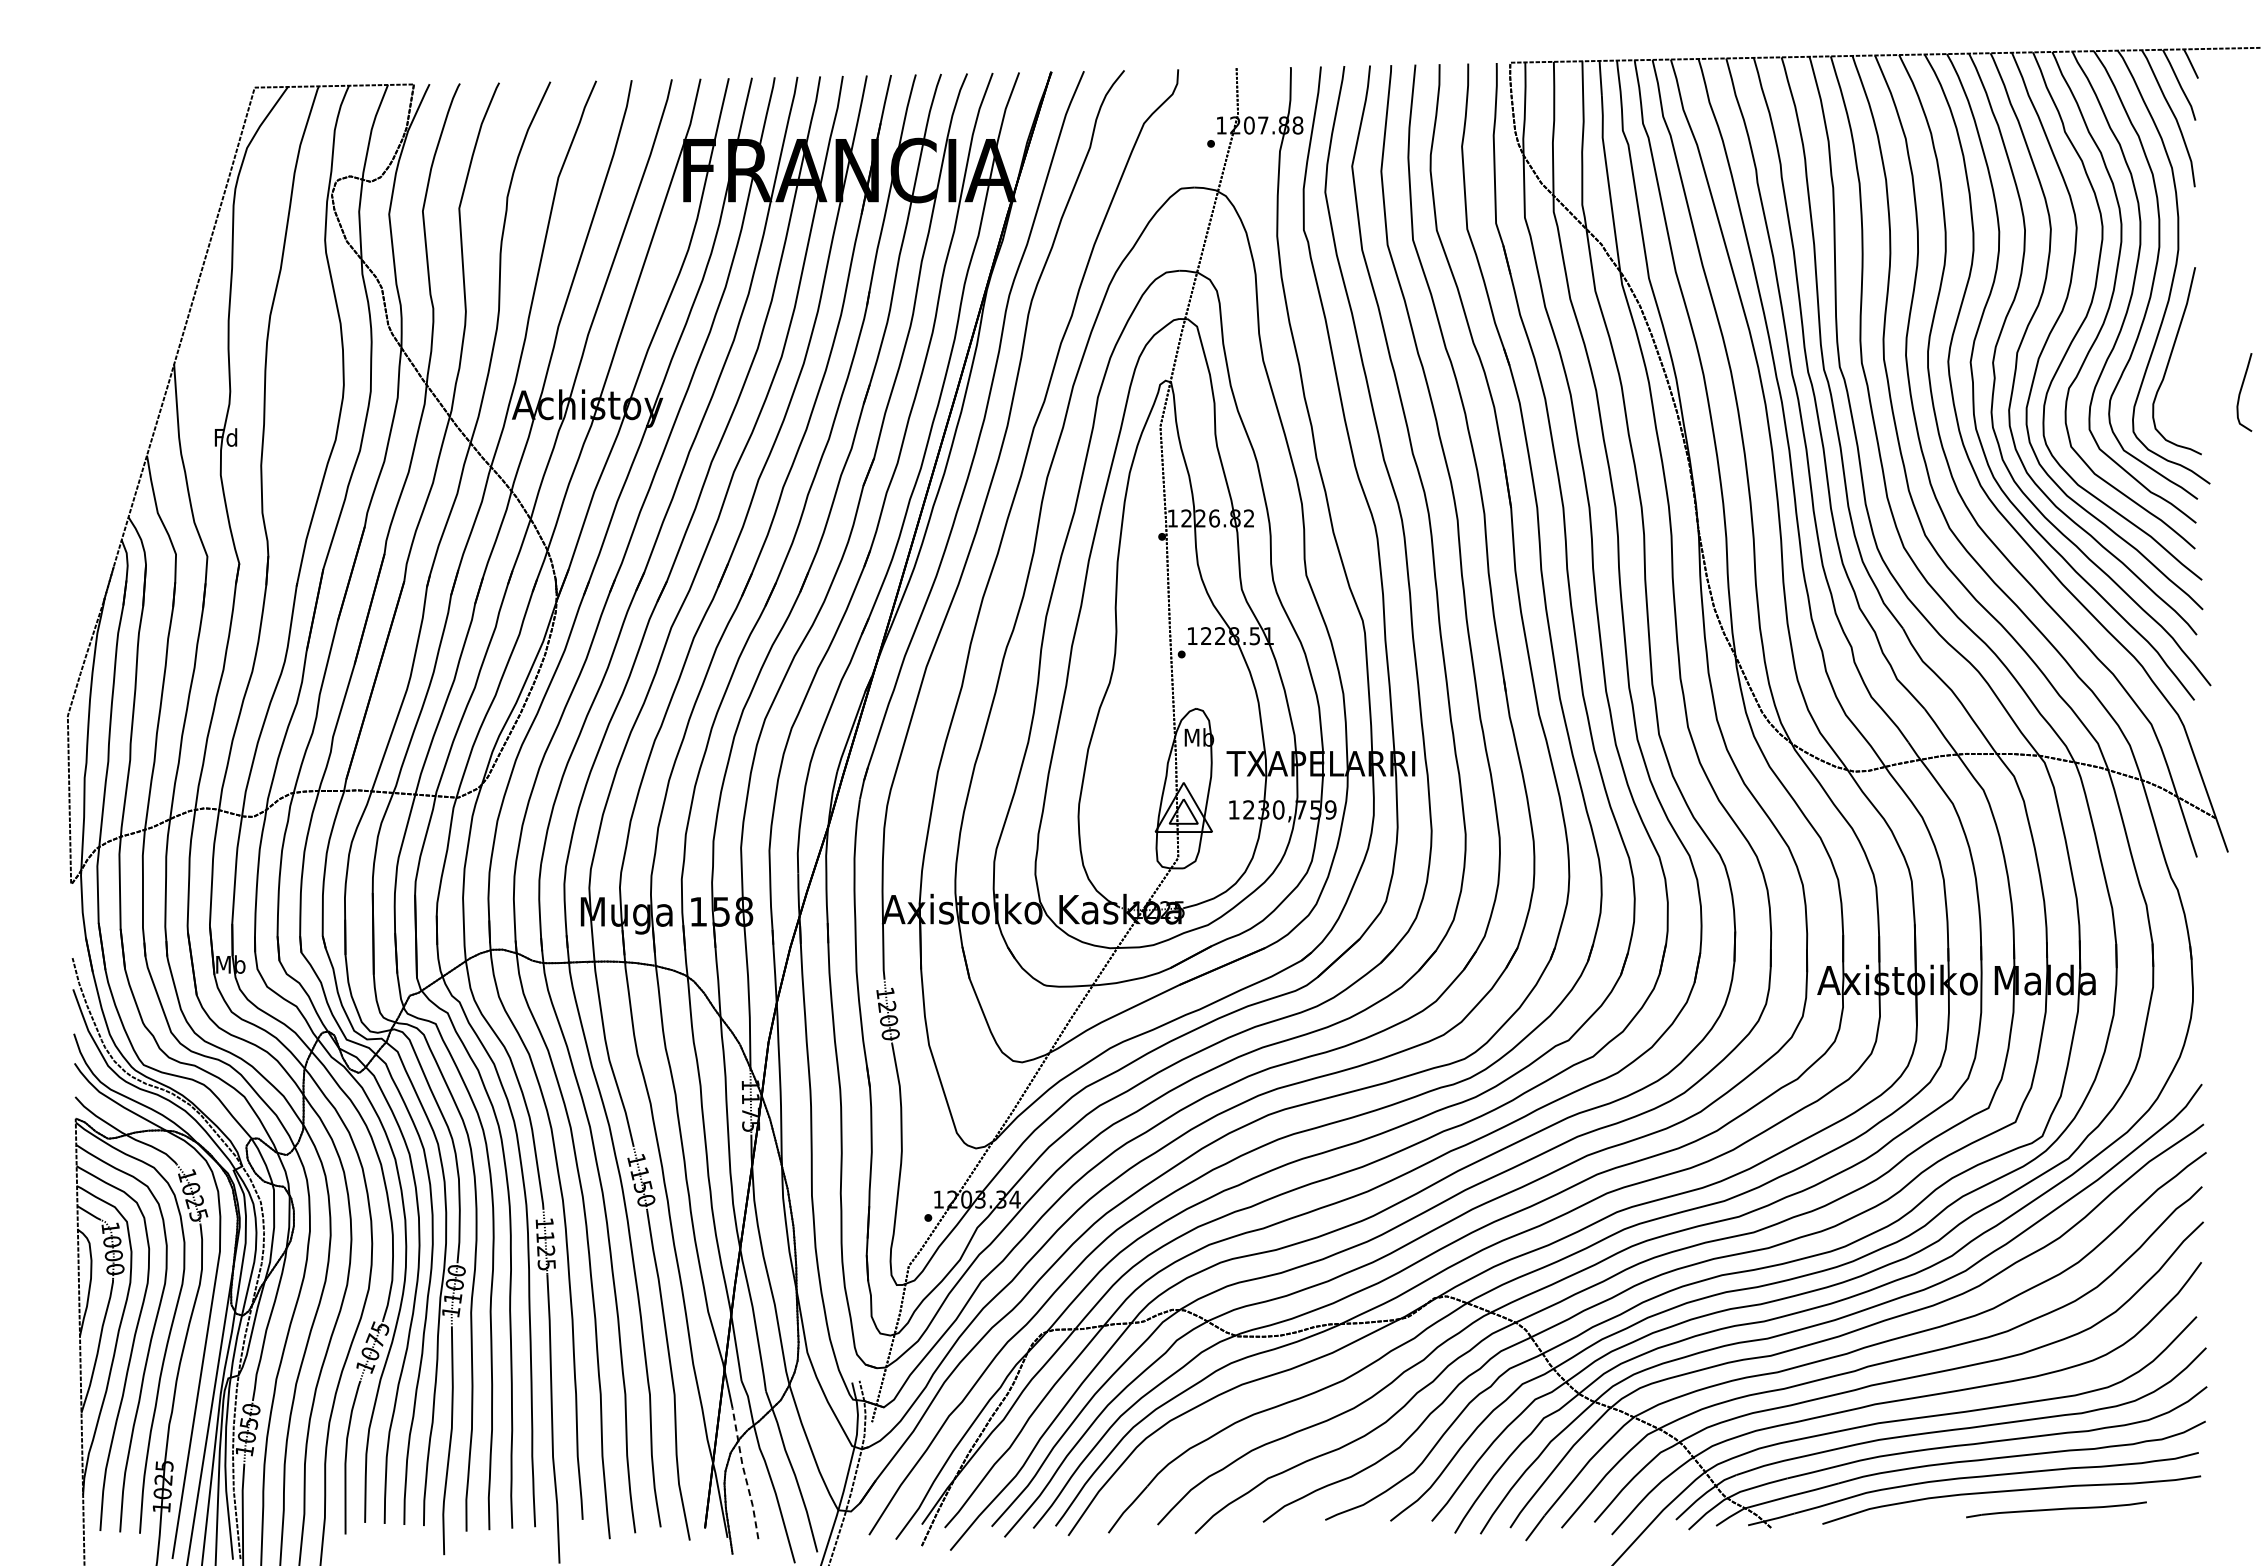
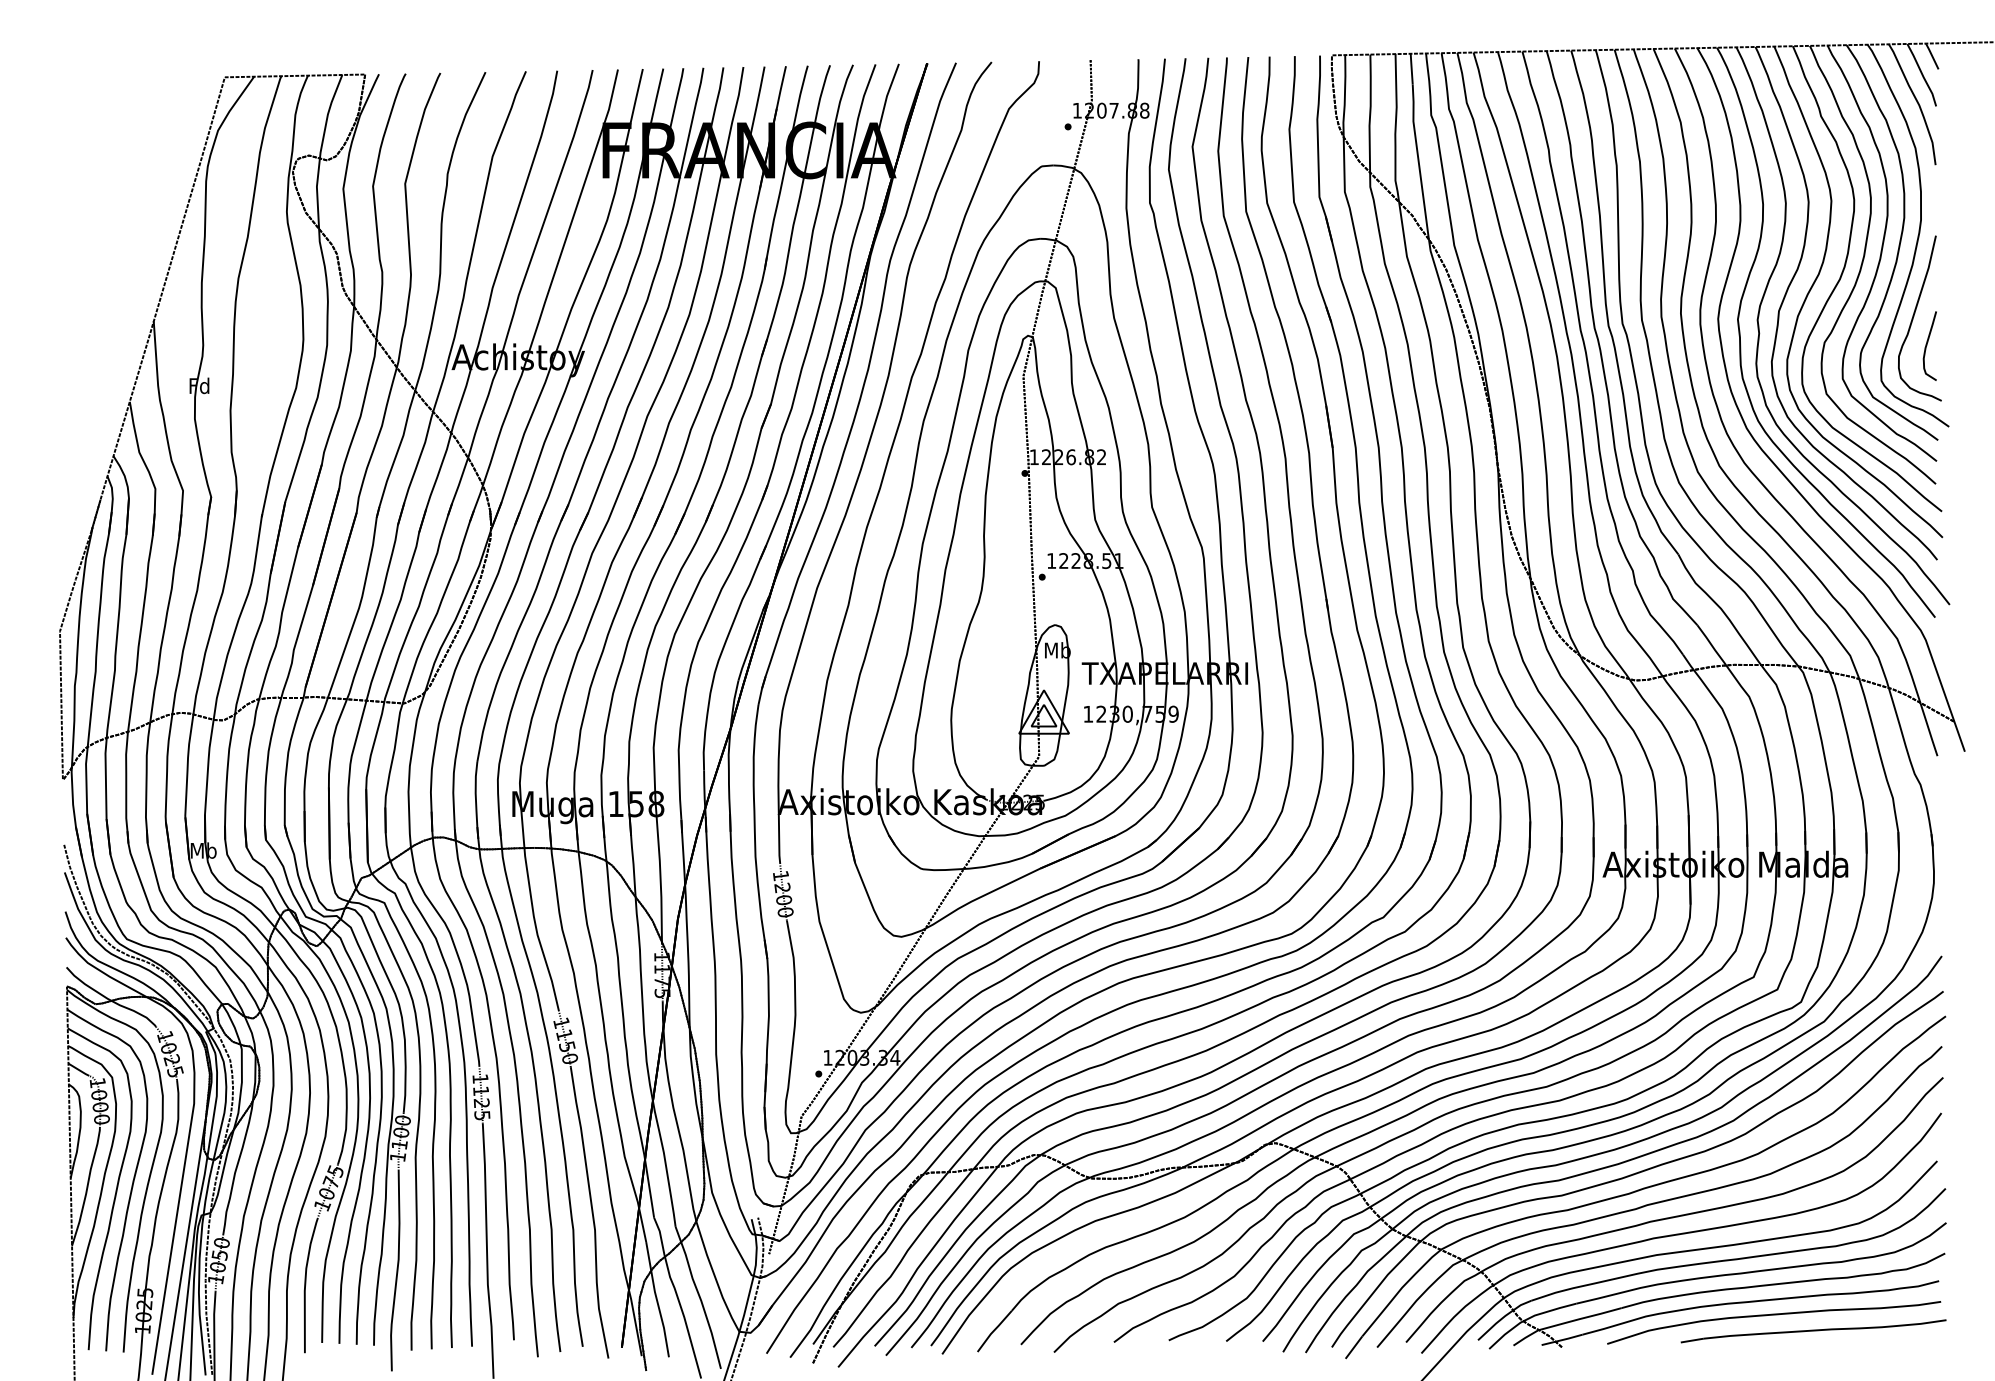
curve: (2241, 391) -> (1927, 345), moved
line: (744, 1473) -> (656, 1299), dashed -> solid
part: (2056, 1509) -> (1813, 1331), size x1.67

